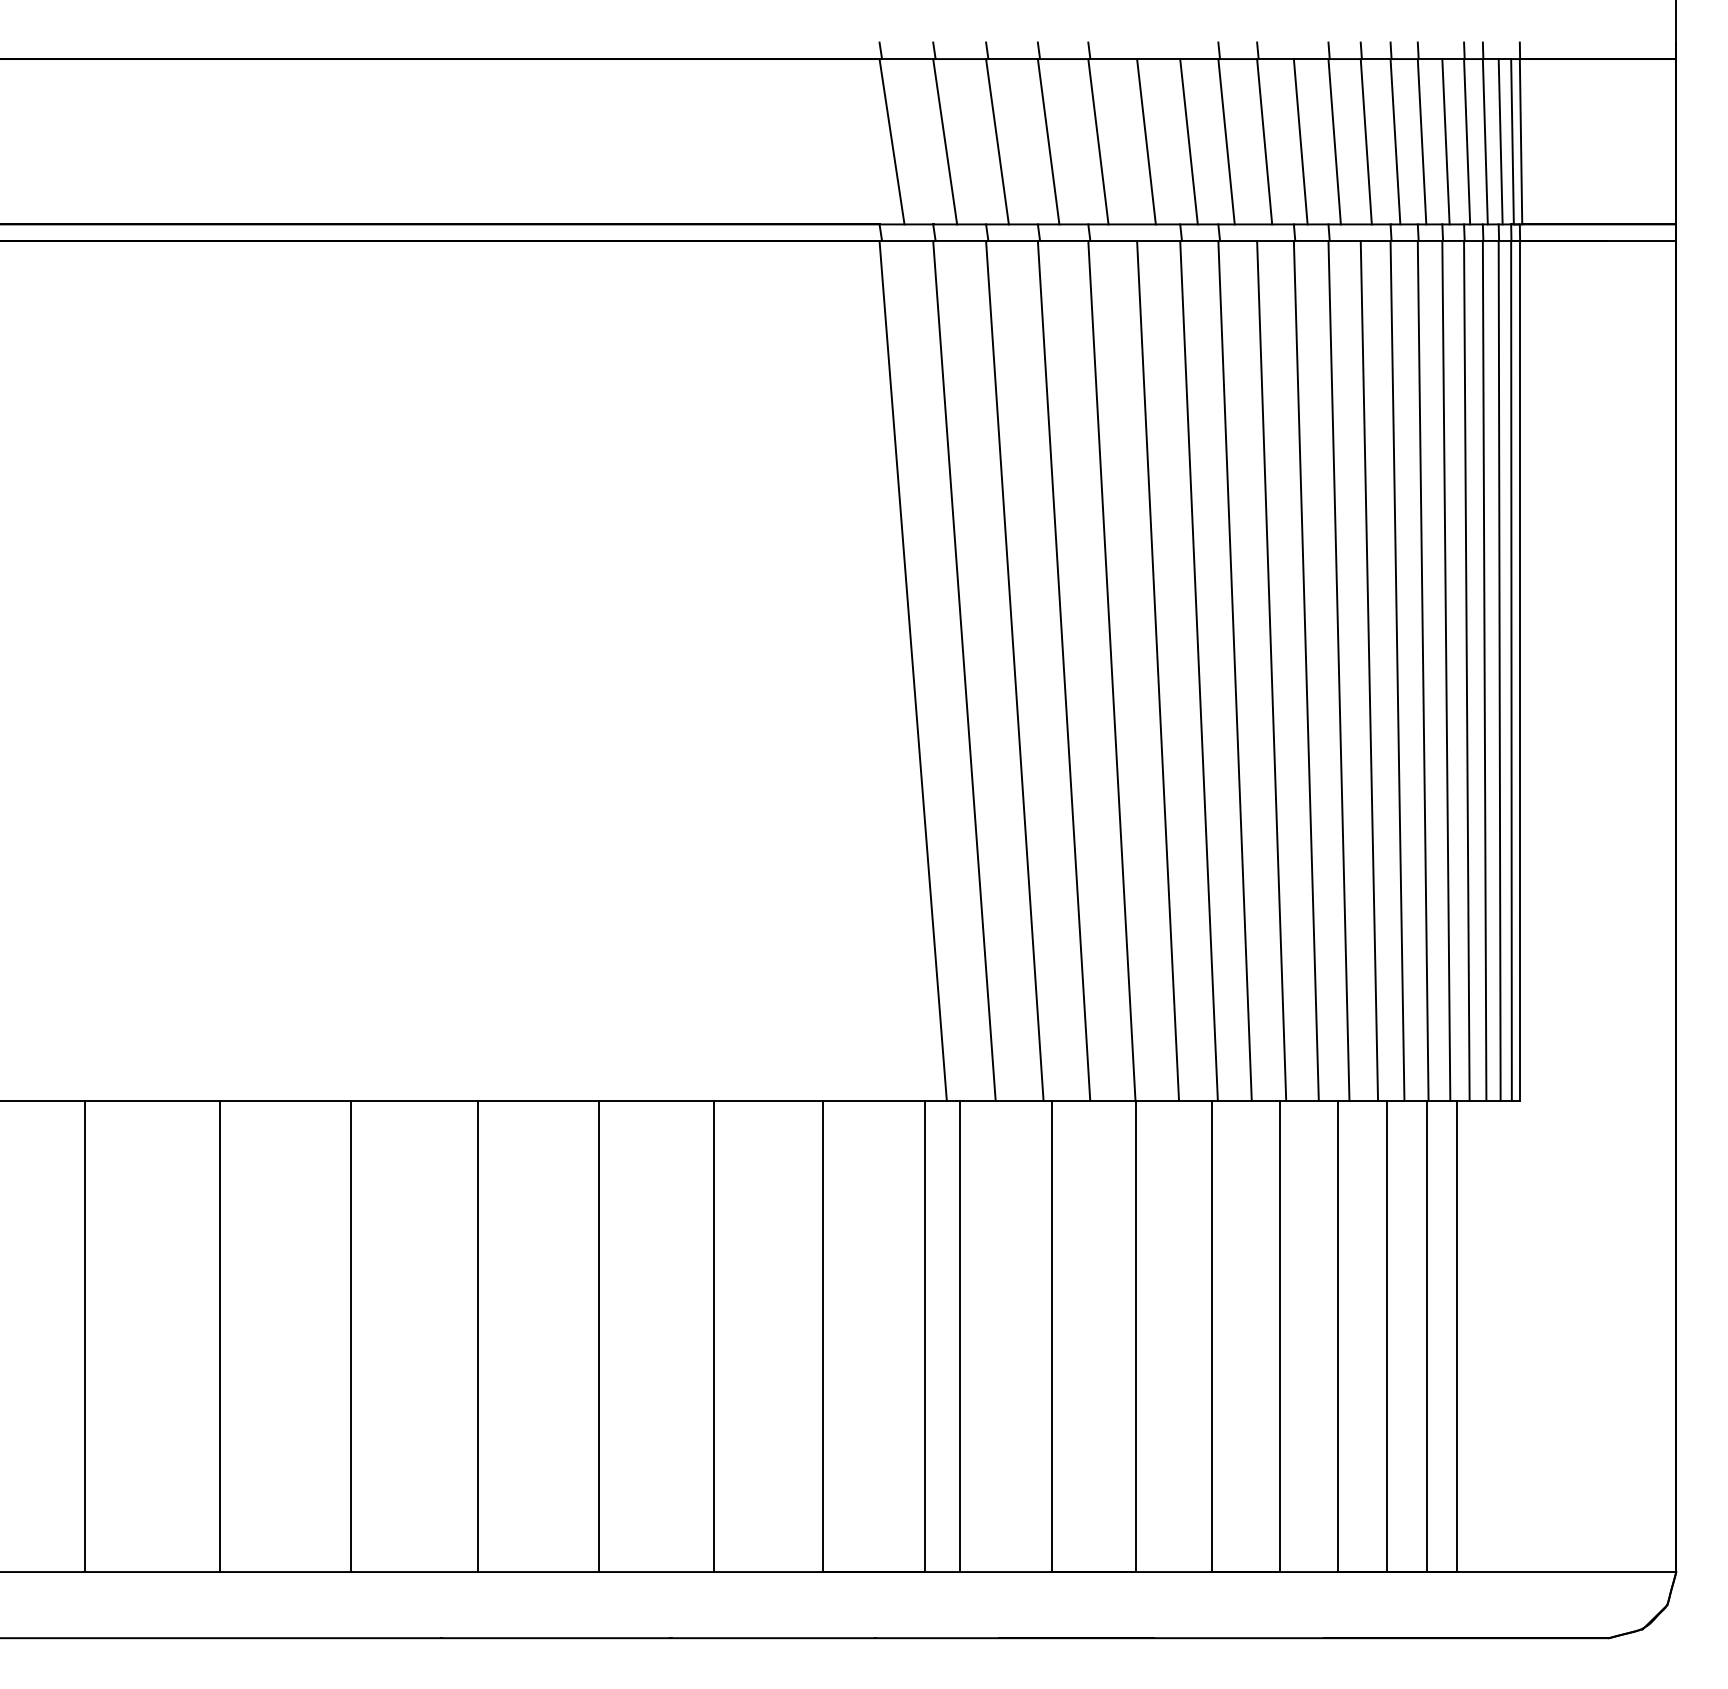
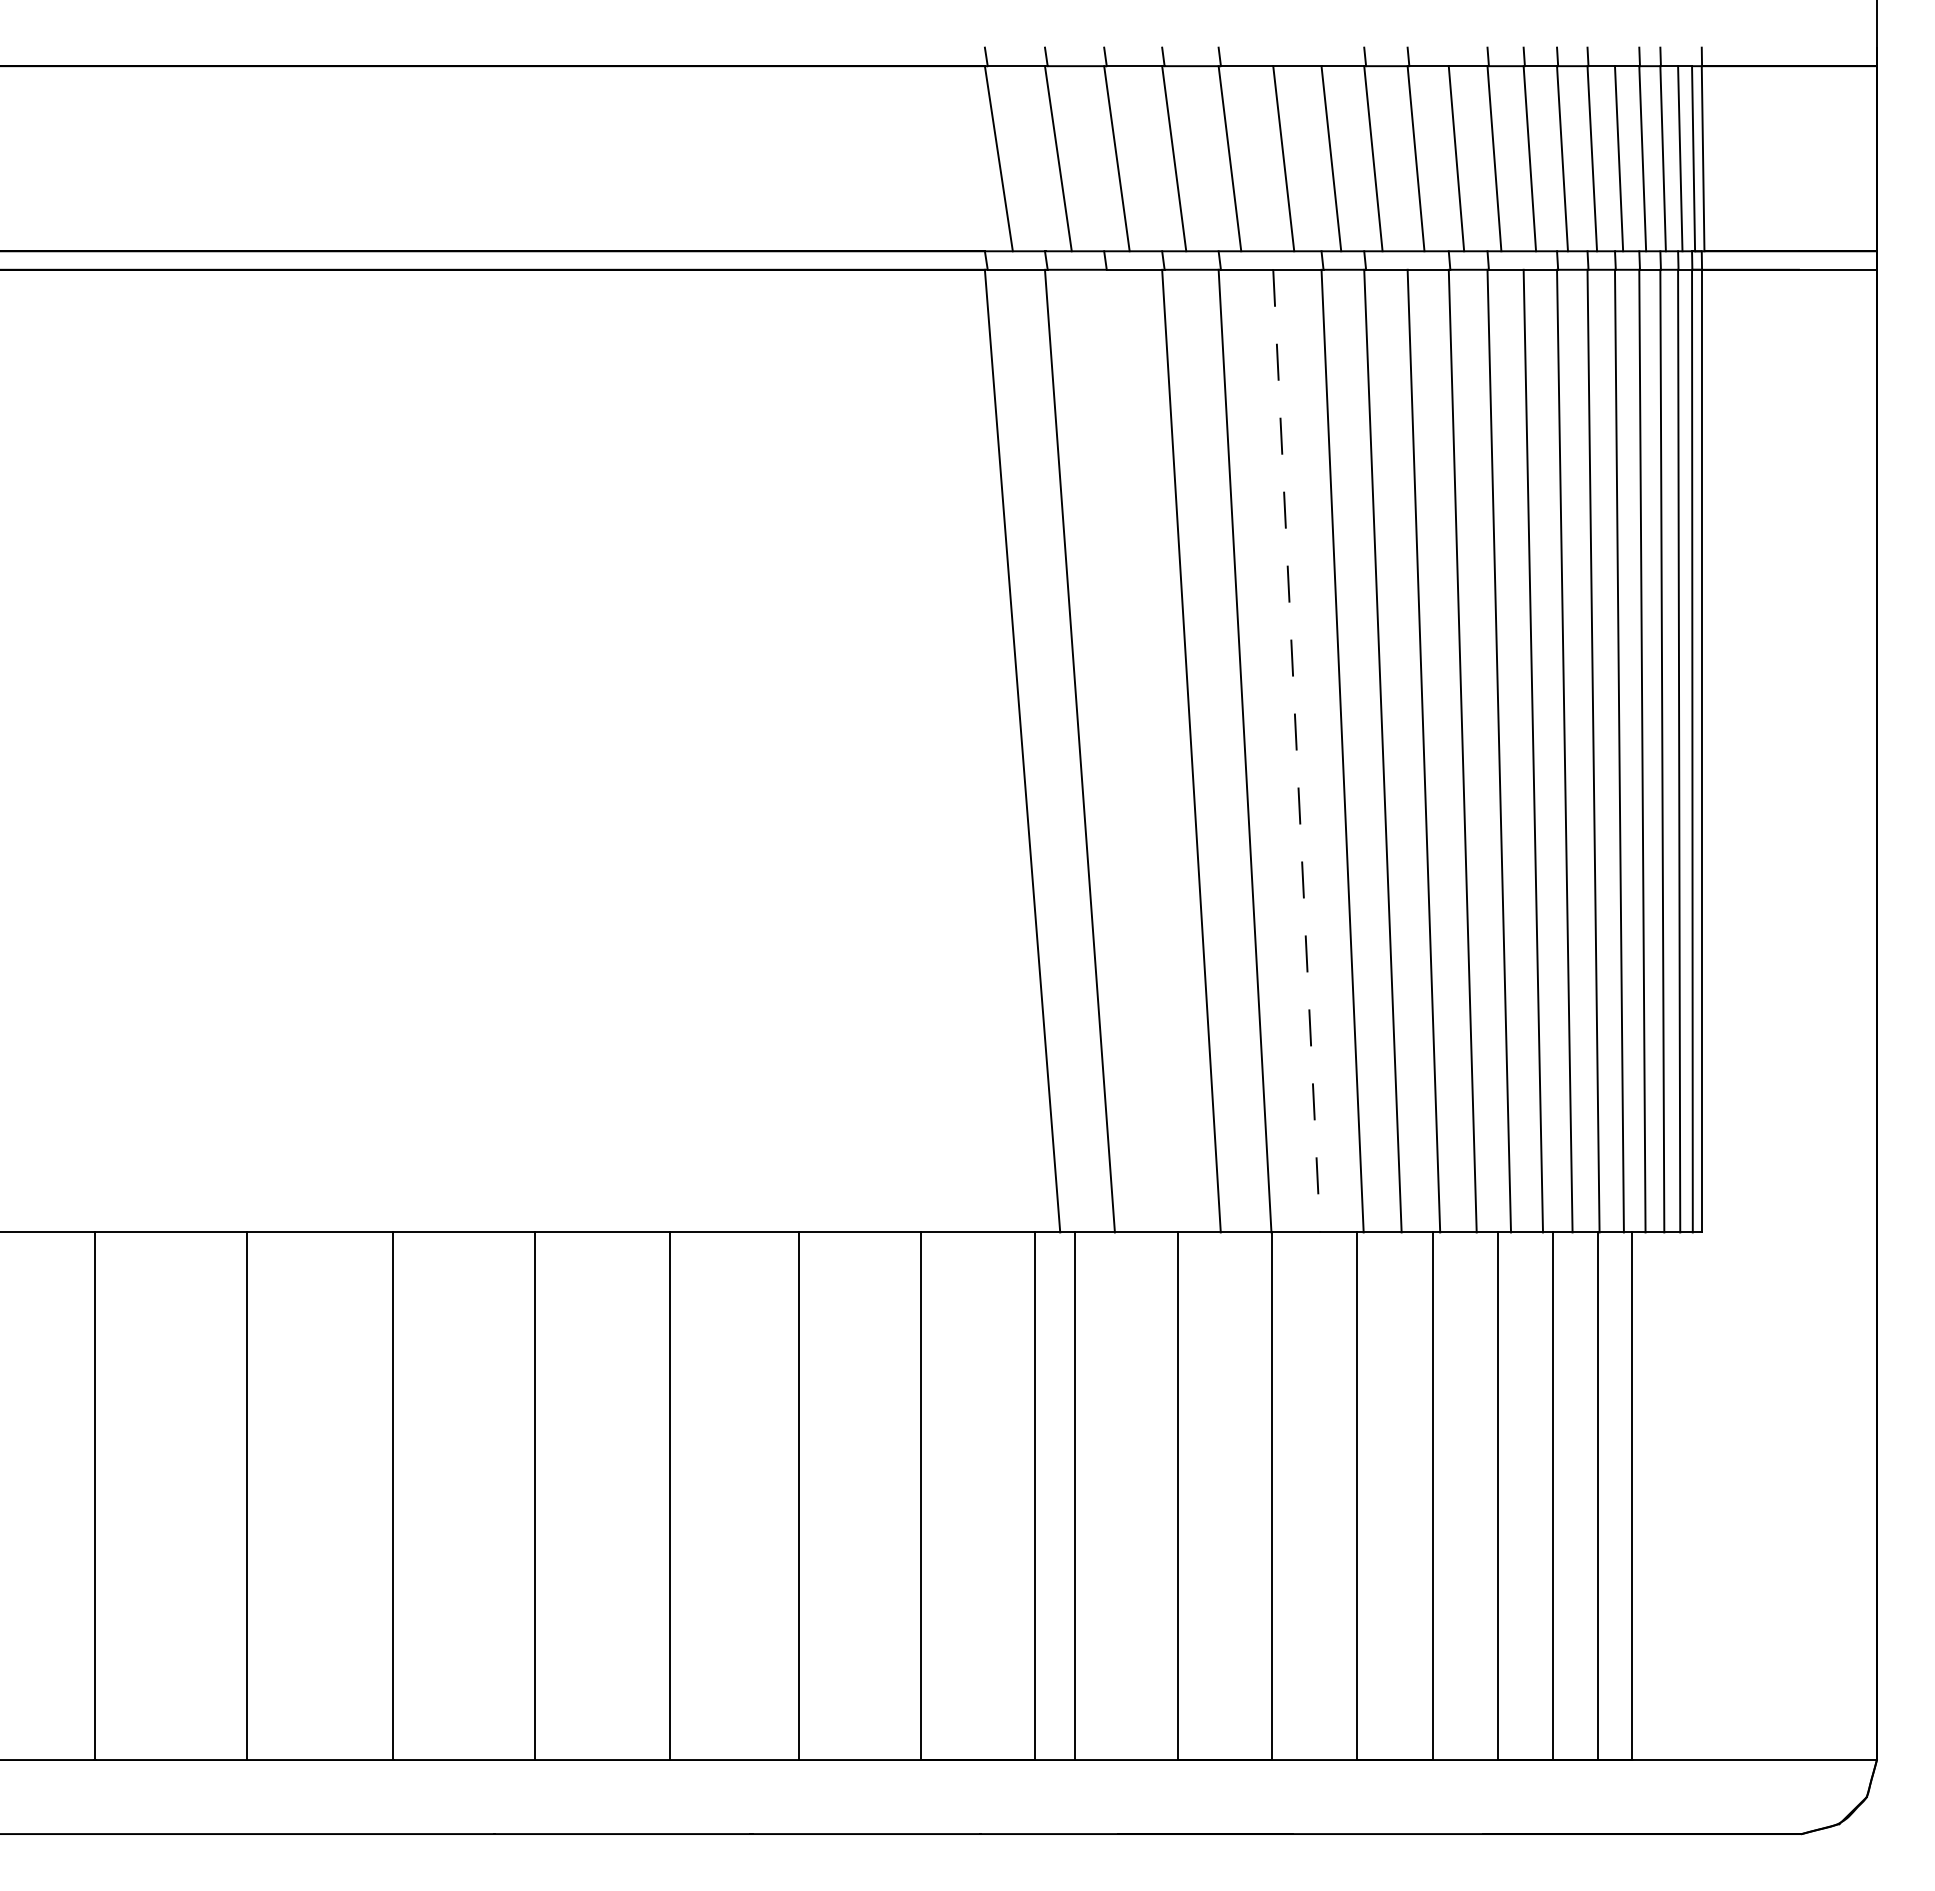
line: (1014, 670) -> (1136, 750), removed
line: (1157, 671) -> (1296, 751), solid -> dashed

